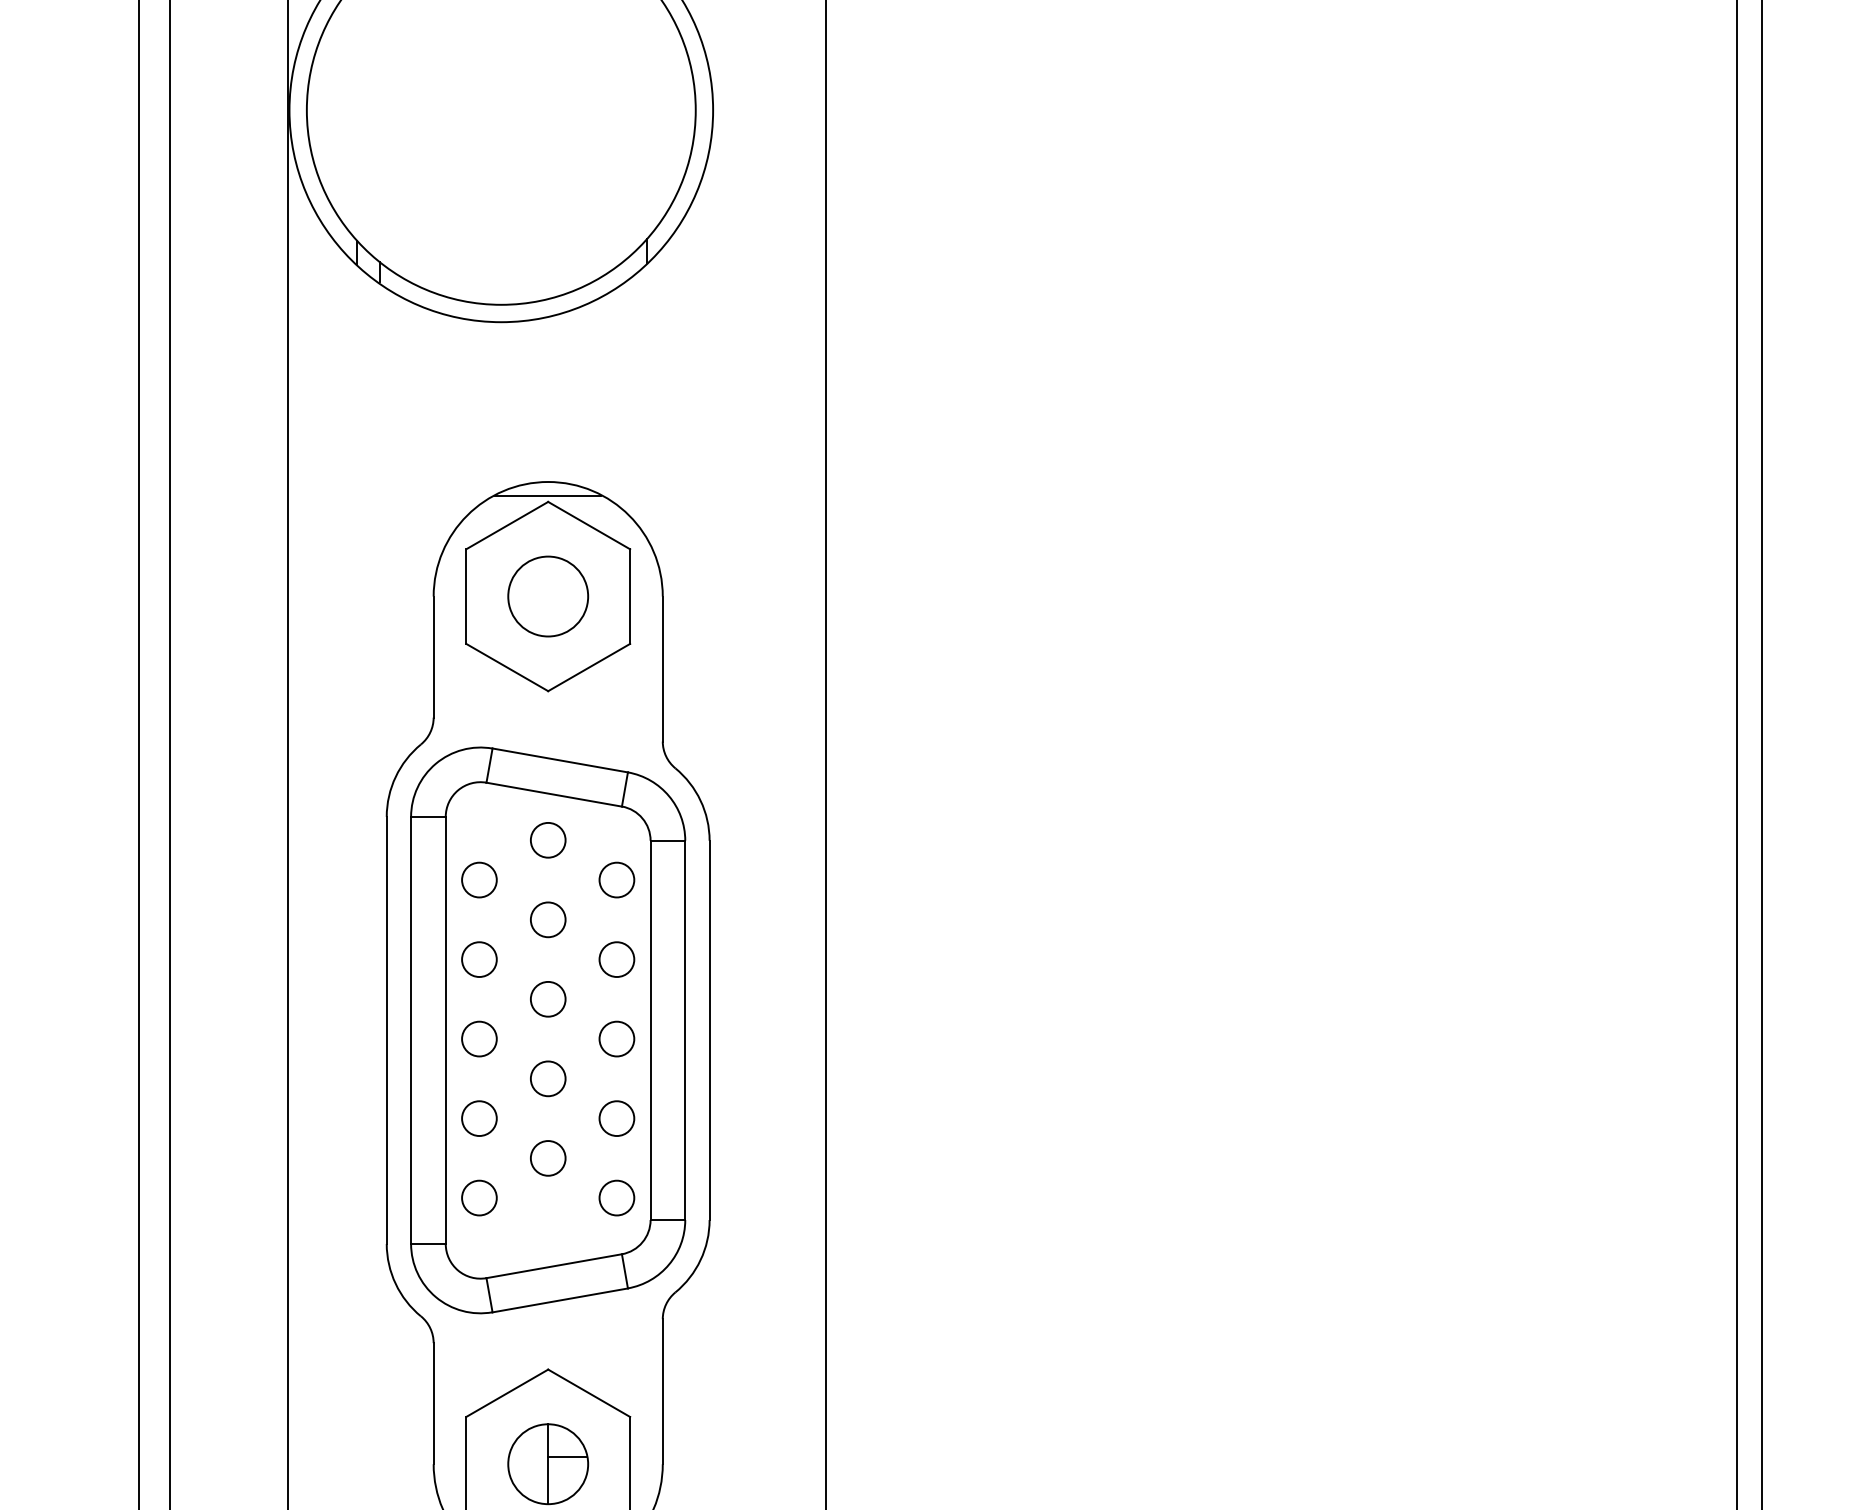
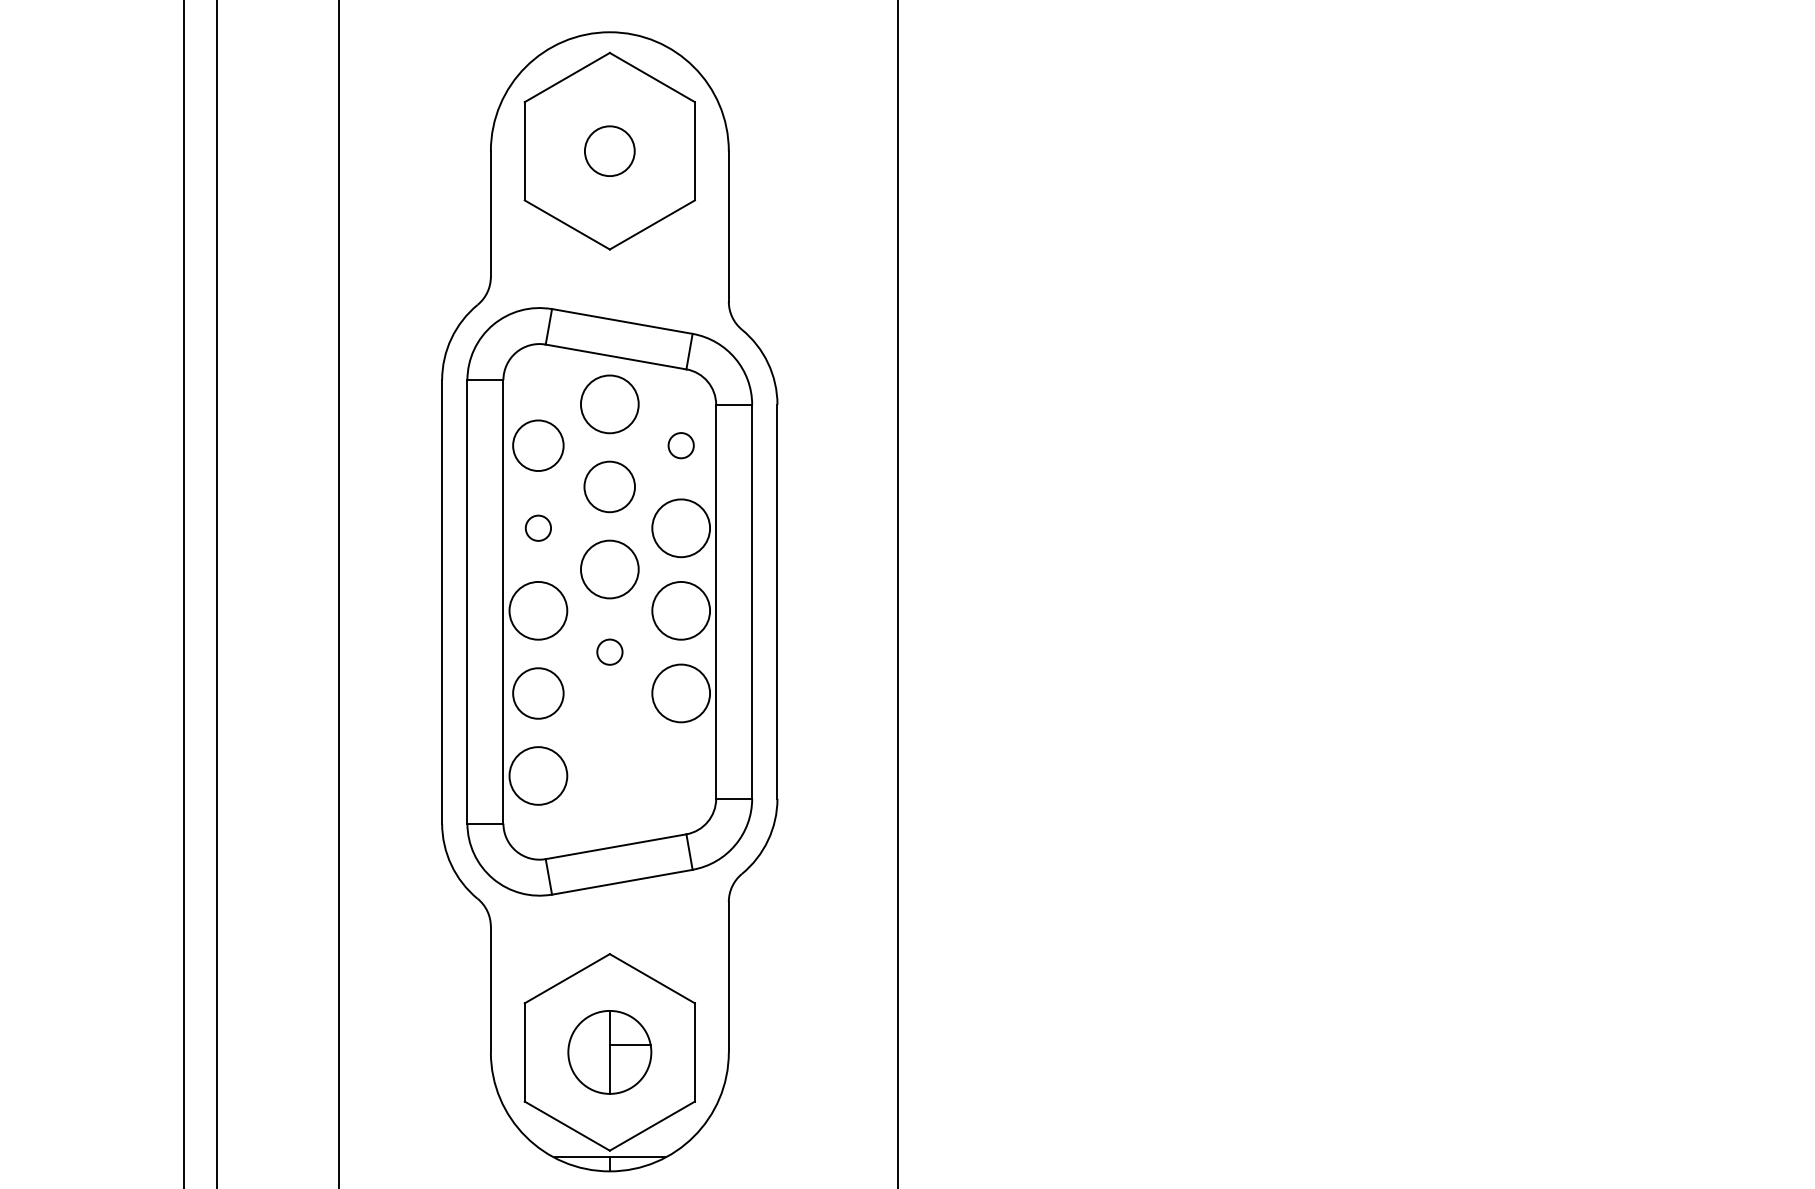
line: (548, 495) -> (610, 46), removed
circle: (548, 596) -> (610, 151), size x0.6
circle: (547, 839) -> (609, 403), size x1.6
circle: (479, 879) -> (538, 445), size x1.4
circle: (616, 879) -> (680, 445), size x0.7
circle: (548, 919) -> (610, 486), size x1.4
circle: (479, 959) -> (538, 528), size x0.7
circle: (616, 959) -> (680, 528), size x1.6
circle: (547, 998) -> (609, 568), size x1.6
circle: (479, 1038) -> (538, 610), size x1.6
circle: (616, 1038) -> (680, 610), size x1.6
circle: (548, 1078) -> (610, 651), size x0.7
circle: (479, 1118) -> (538, 693), size x1.4
circle: (616, 1118) -> (680, 693), size x1.6
circle: (548, 1158) -> (610, 734), removed
circle: (479, 1197) -> (538, 775), size x1.6
circle: (616, 1197) -> (680, 775), removed

